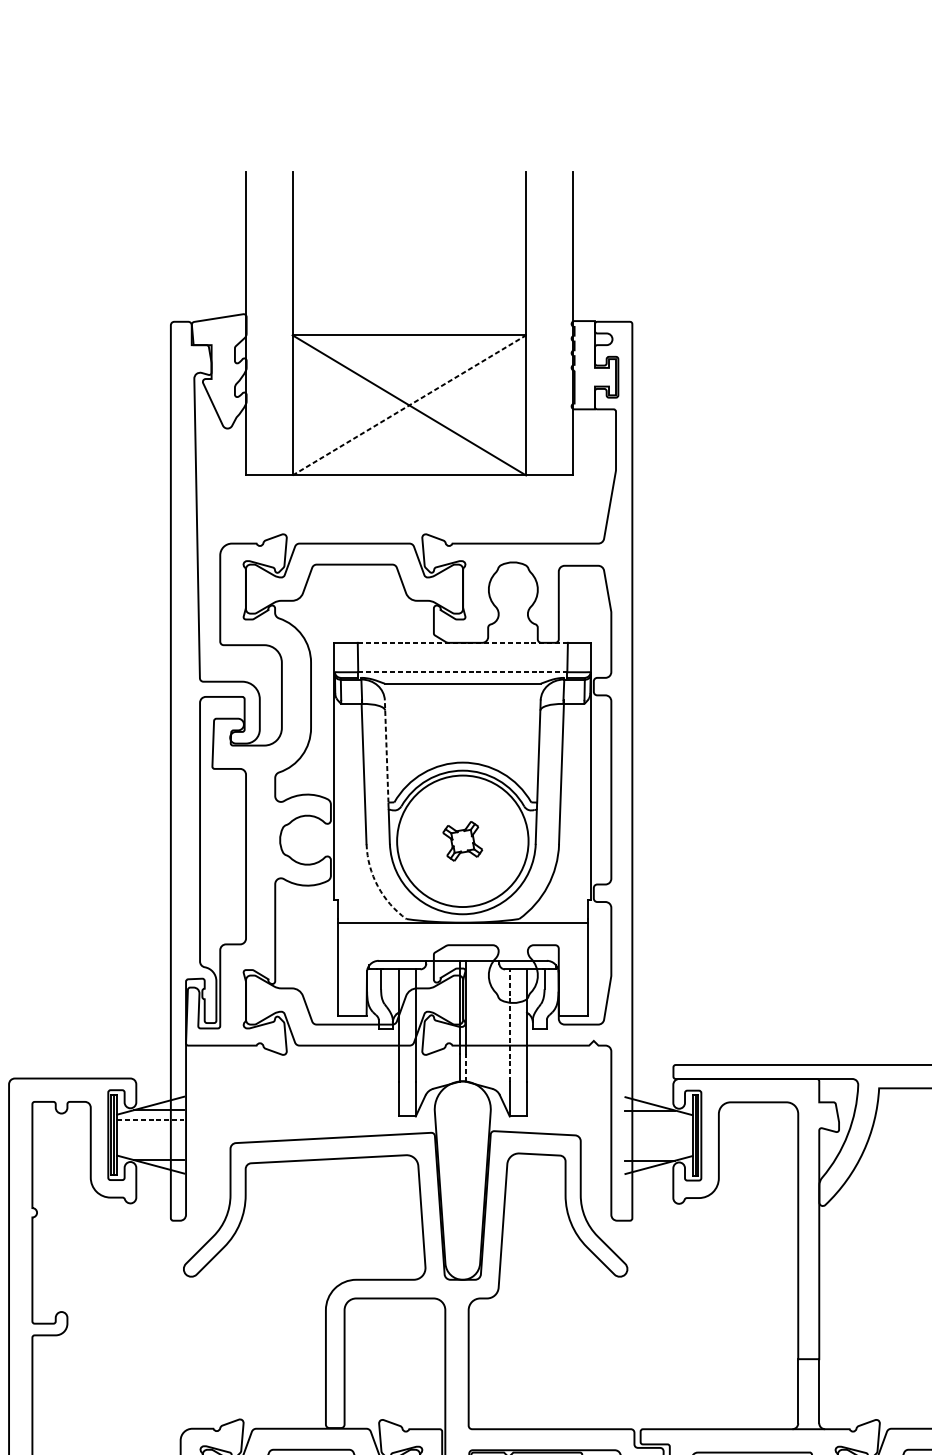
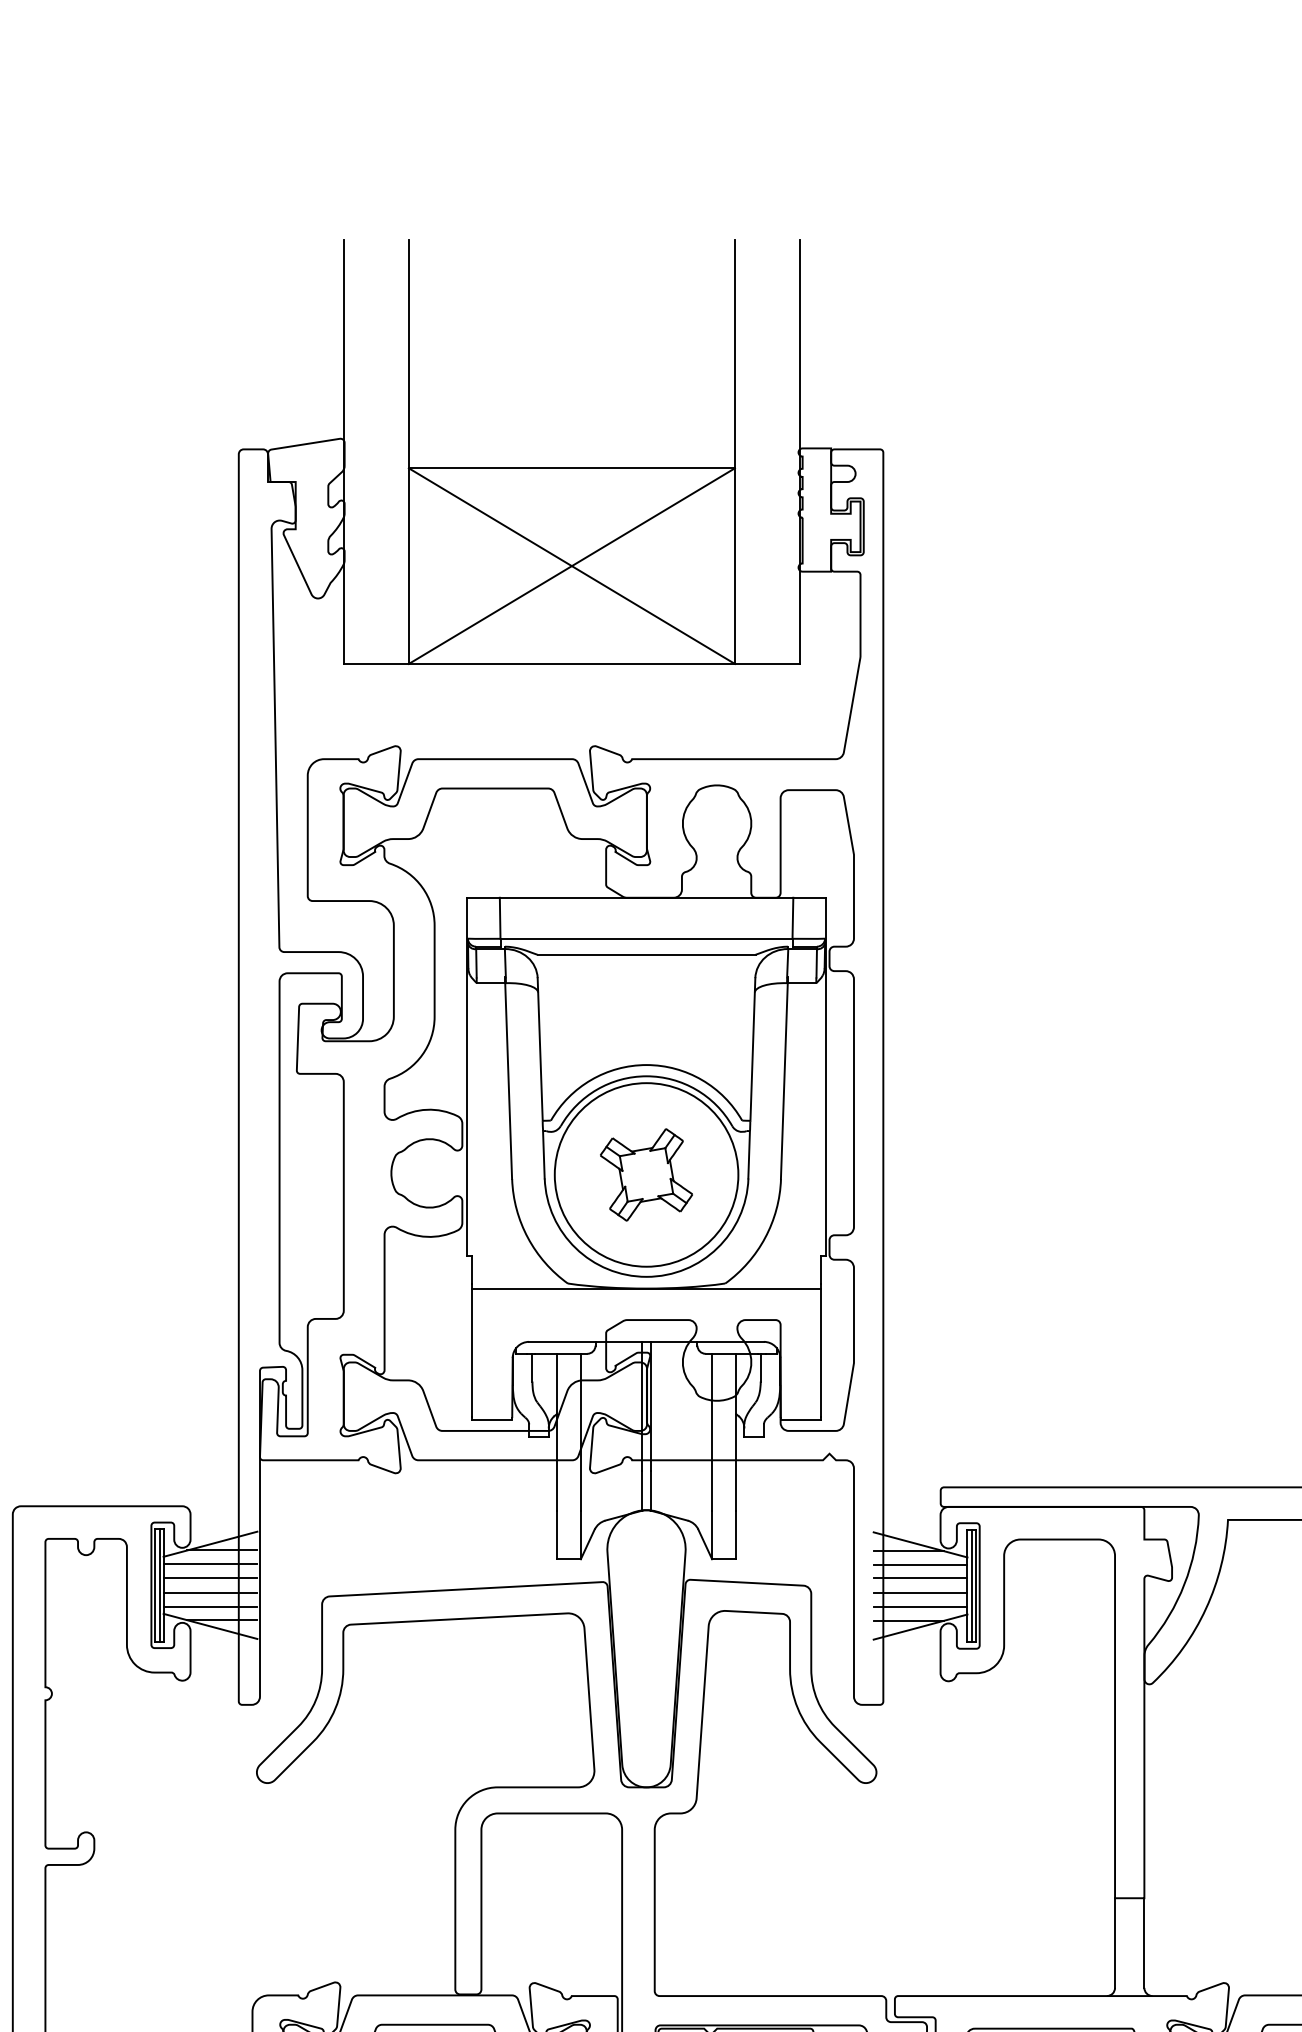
line: (409, 404) -> (572, 565), dashed -> solid
line: (462, 642) -> (646, 897), dashed -> solid
line: (463, 672) -> (647, 938), dashed -> solid
line: (386, 750) -> (540, 1048), dashed -> solid
part: (462, 840) -> (646, 1174), size x1.67
arc: (377, 886) -> (527, 1237), dashed -> solid
line: (510, 1025) -> (712, 1432), dashed -> solid
line: (465, 1067) -> (650, 1491), dashed -> solid
line: (150, 1120) -> (210, 1564), dashed -> solid
line: (658, 1120) -> (920, 1564), added
line: (150, 1129) -> (210, 1577), added
line: (658, 1130) -> (920, 1578), added
line: (150, 1140) -> (210, 1592), added
line: (658, 1140) -> (920, 1593), added
line: (150, 1150) -> (210, 1606), added
line: (658, 1151) -> (920, 1607), added

